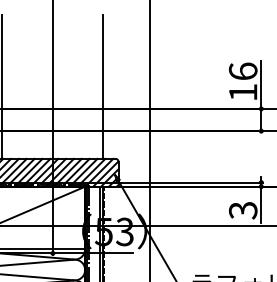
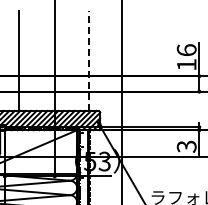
line: (103, 87) -> (89, 61), solid -> dashed

